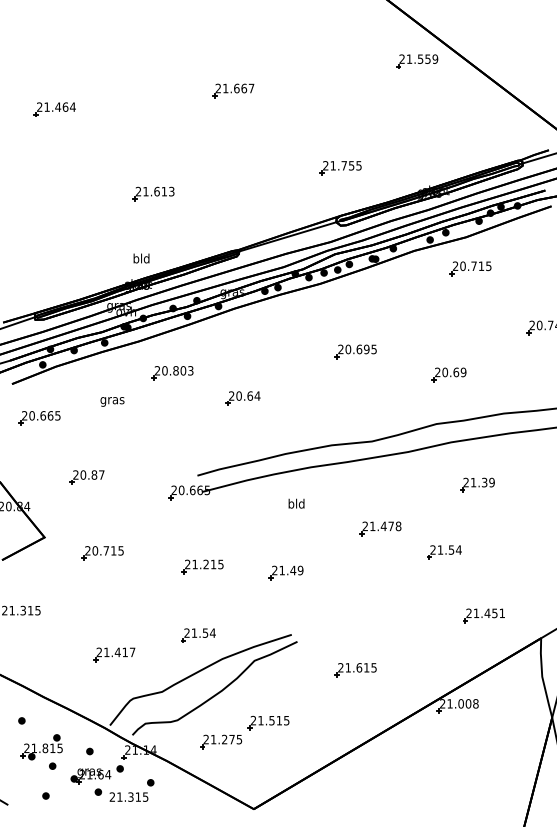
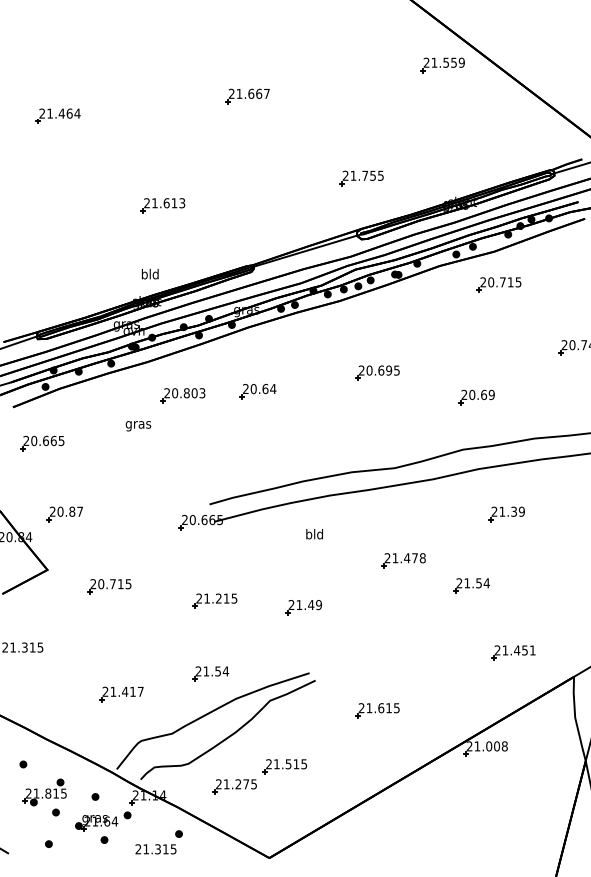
part: (242, 398) -> (257, 391), moved
text: (112, 402) -> (138, 426), moved
part: (87, 477) -> (64, 514), moved
part: (131, 790) -> (158, 842), moved

